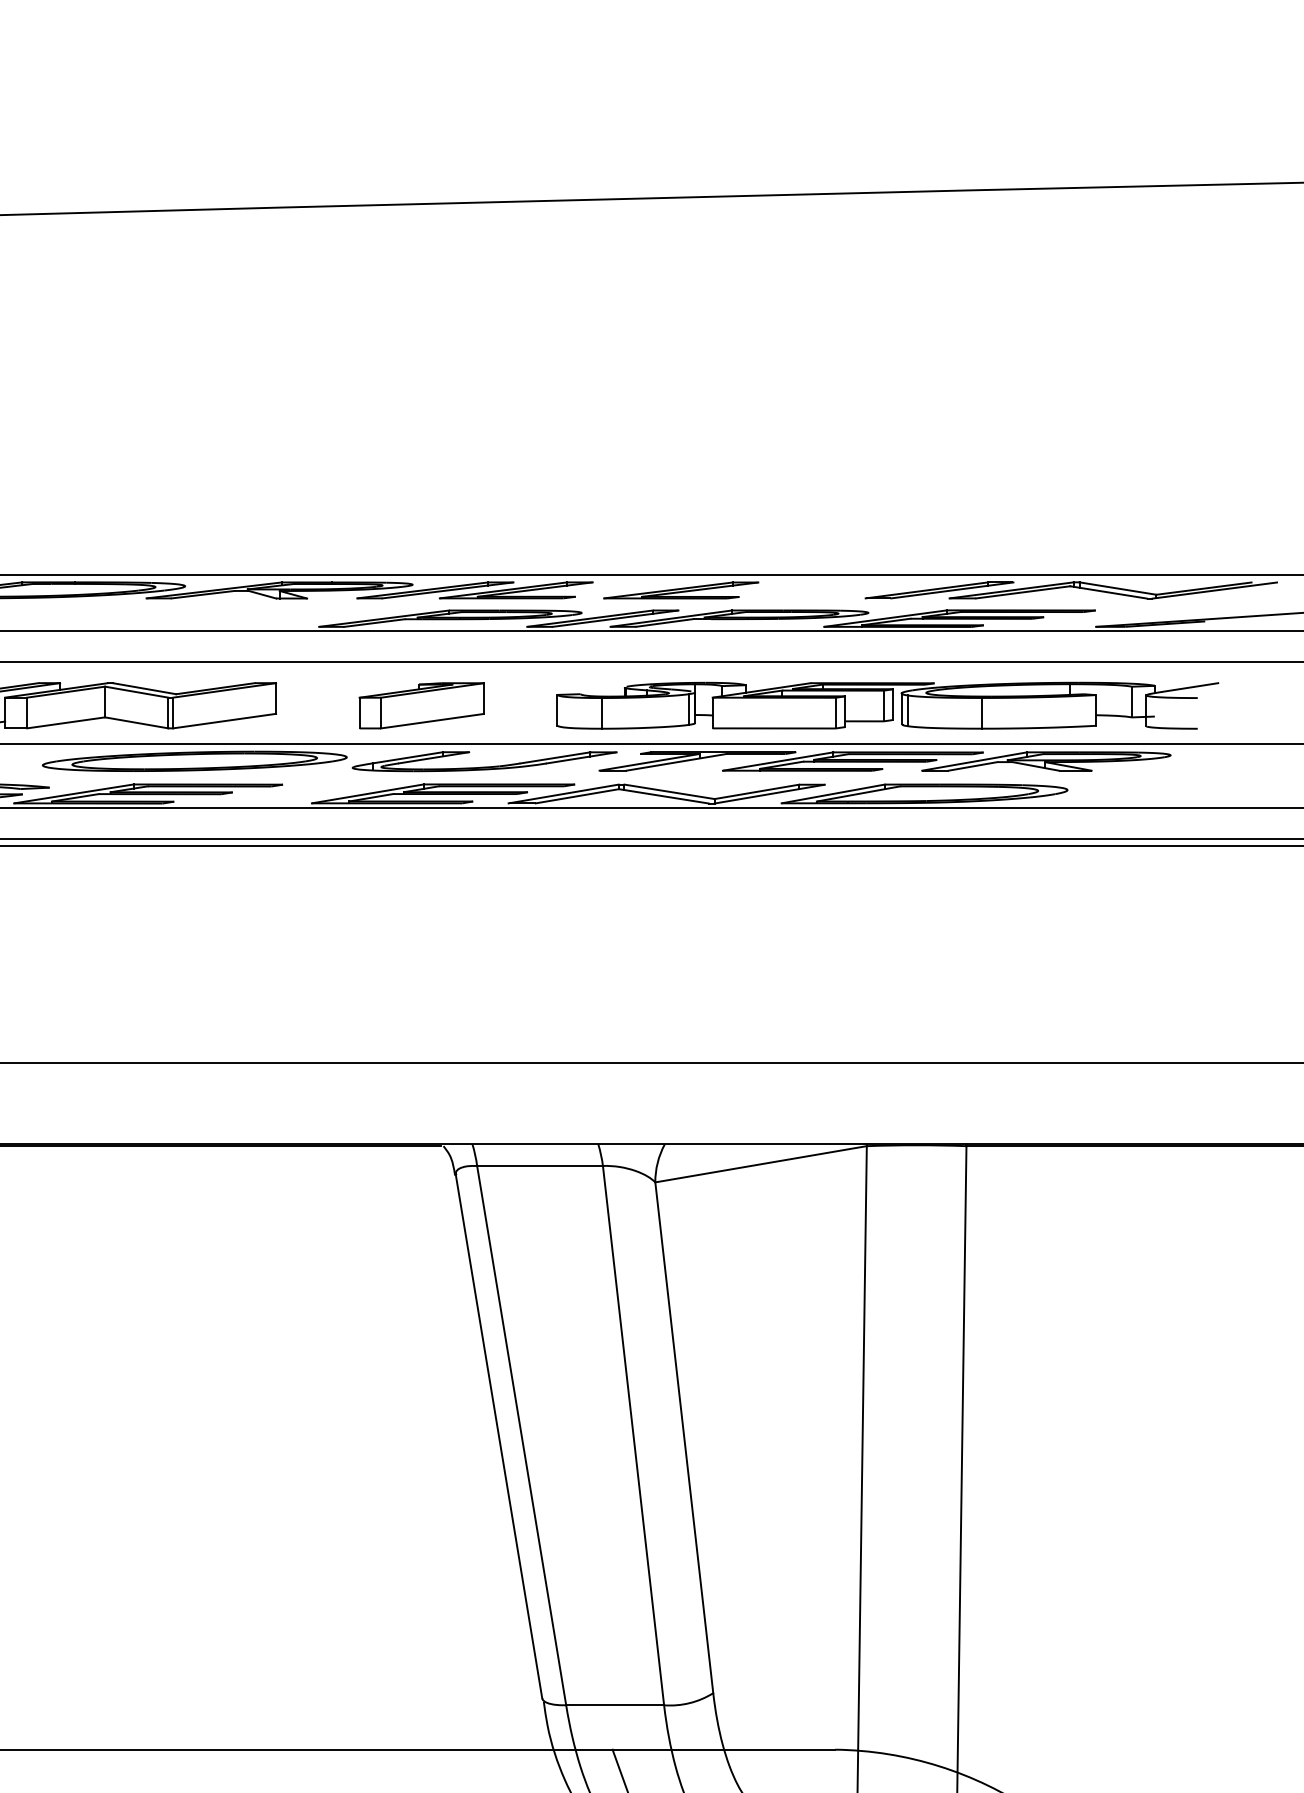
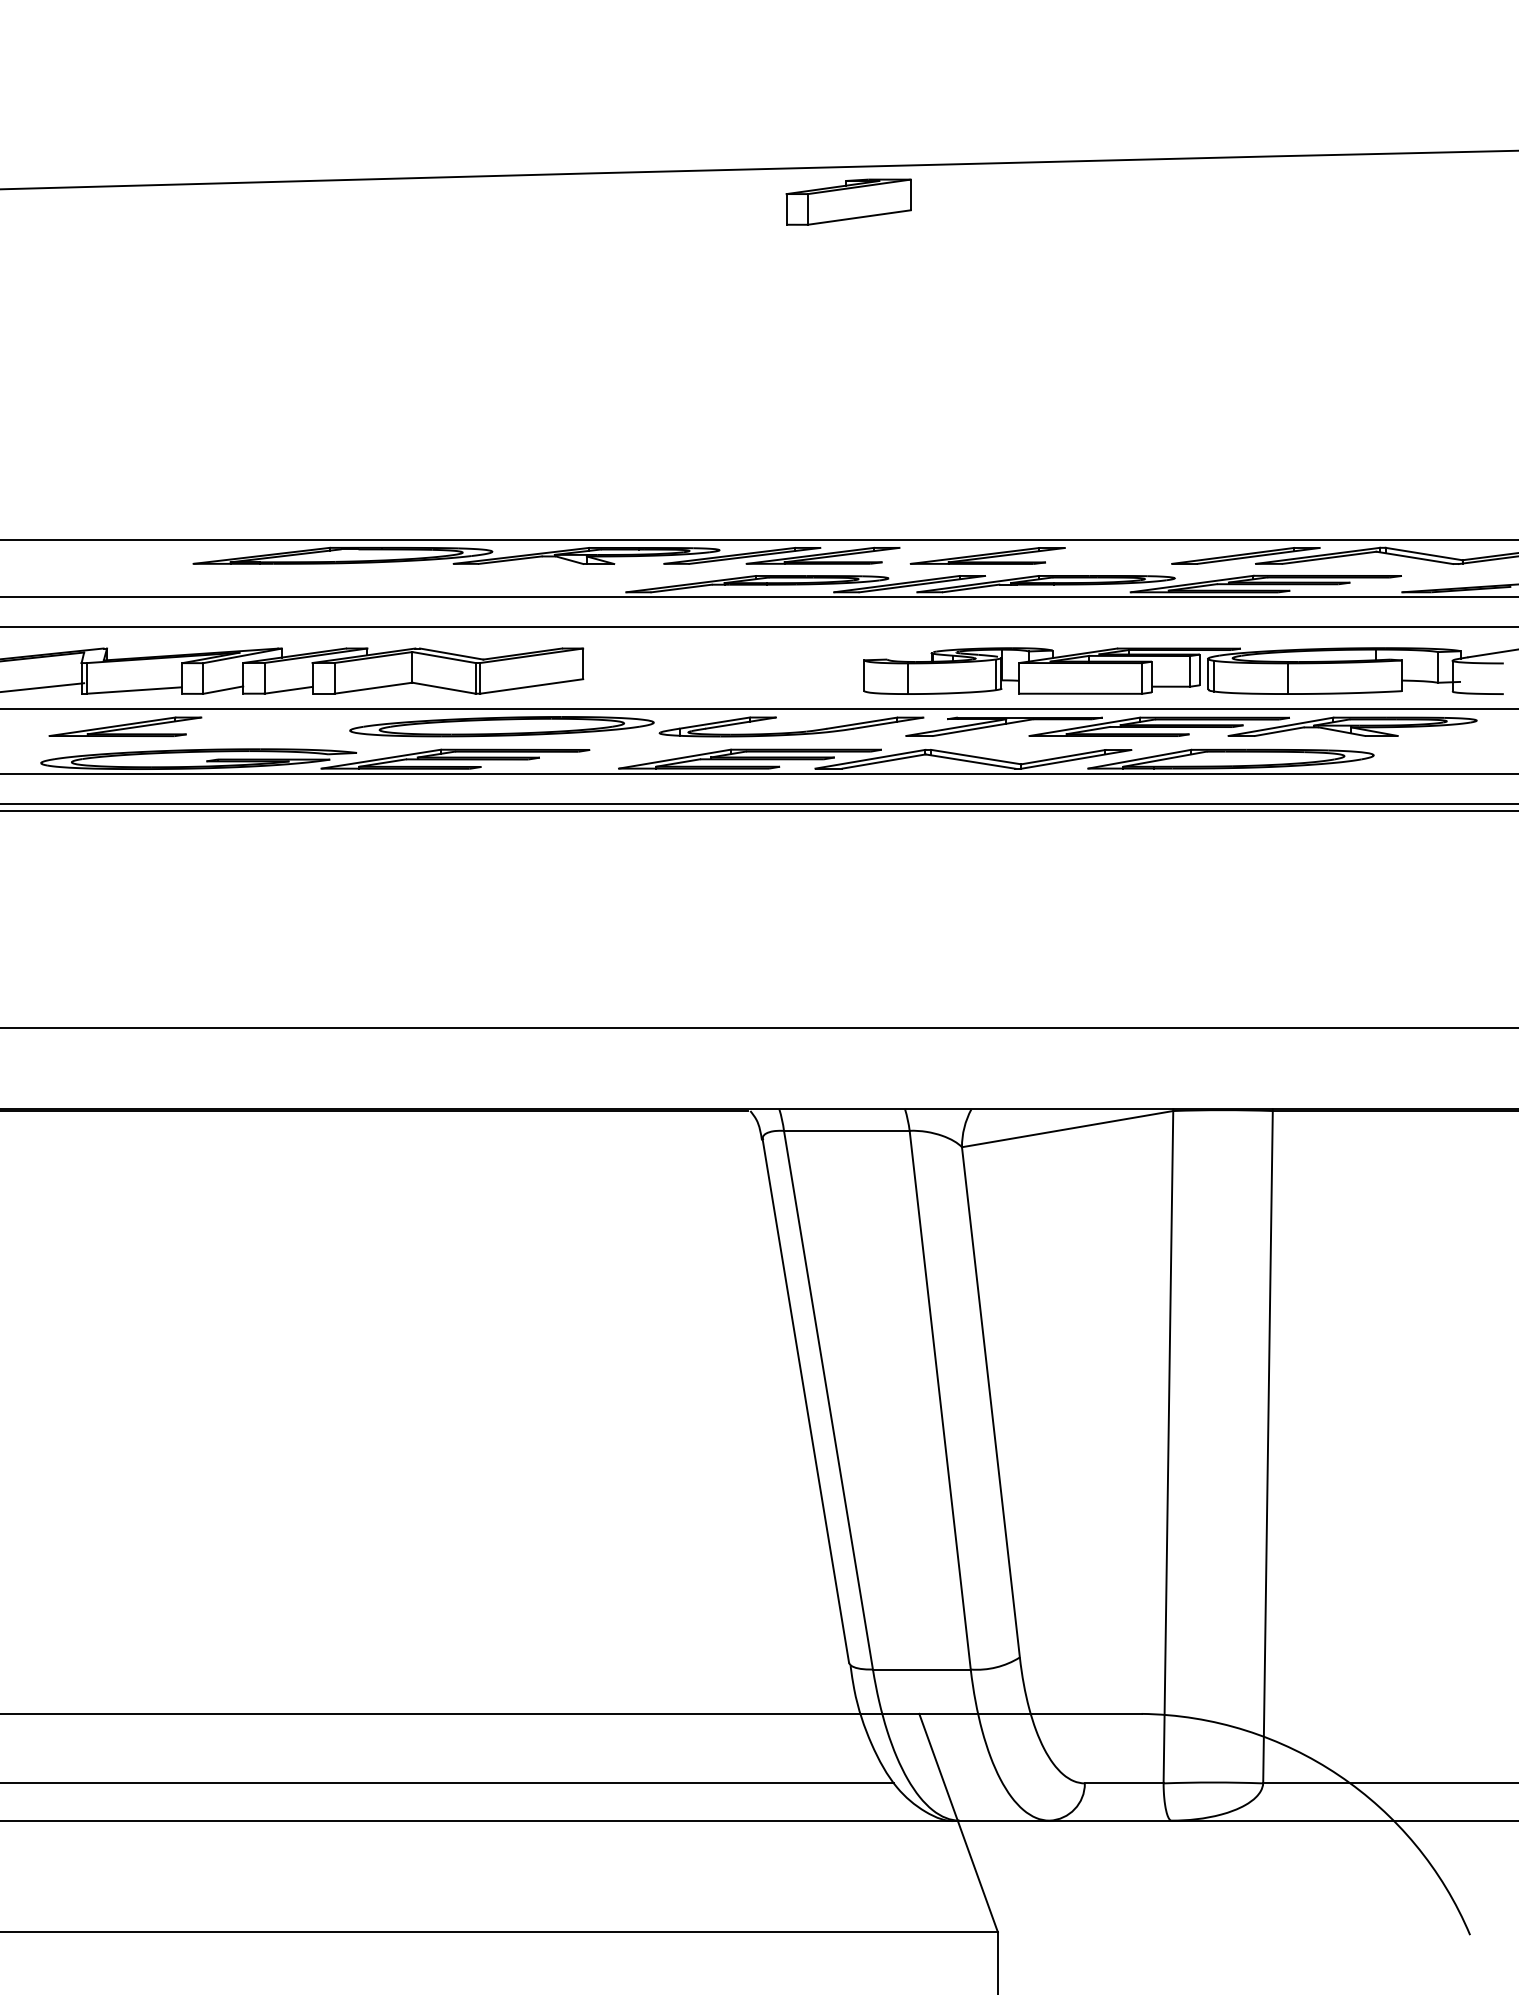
part: (421, 705) -> (848, 201), moved

